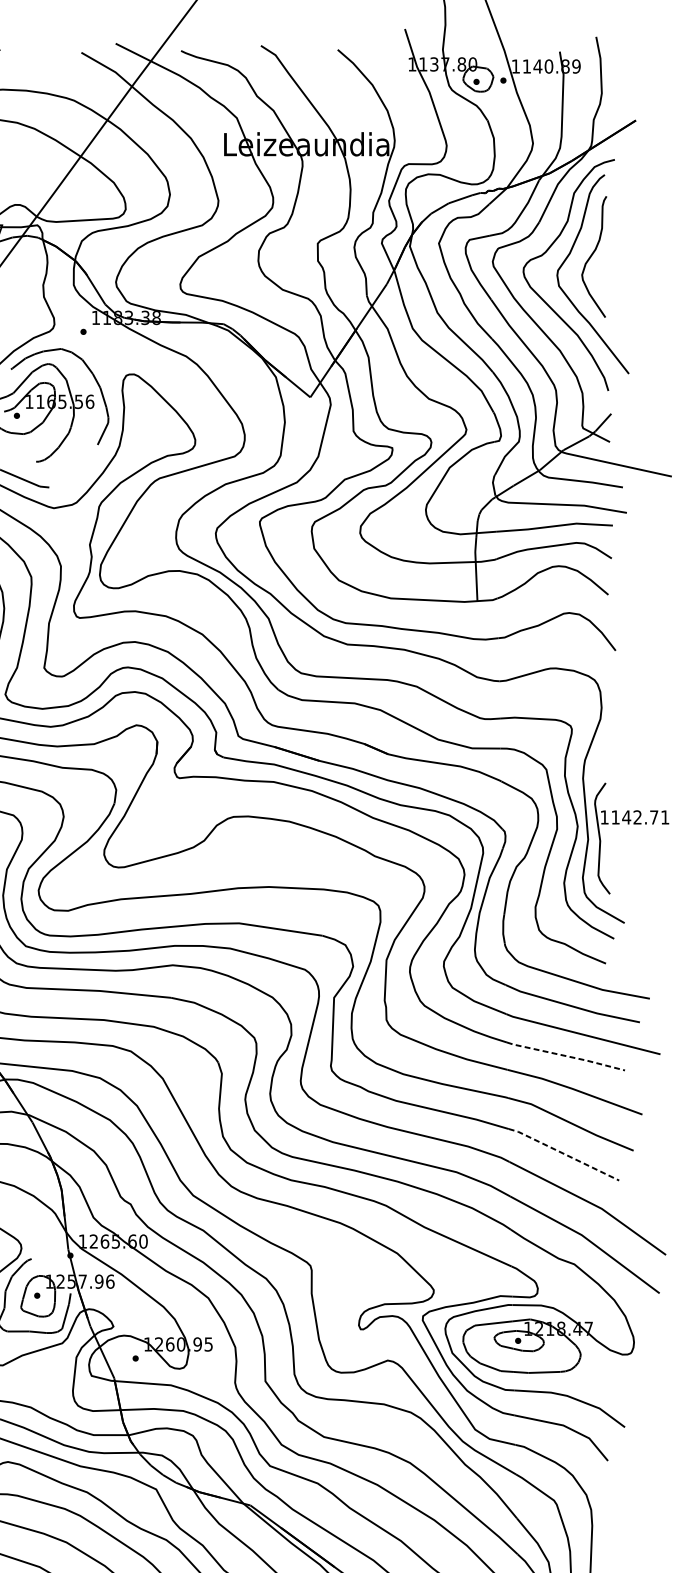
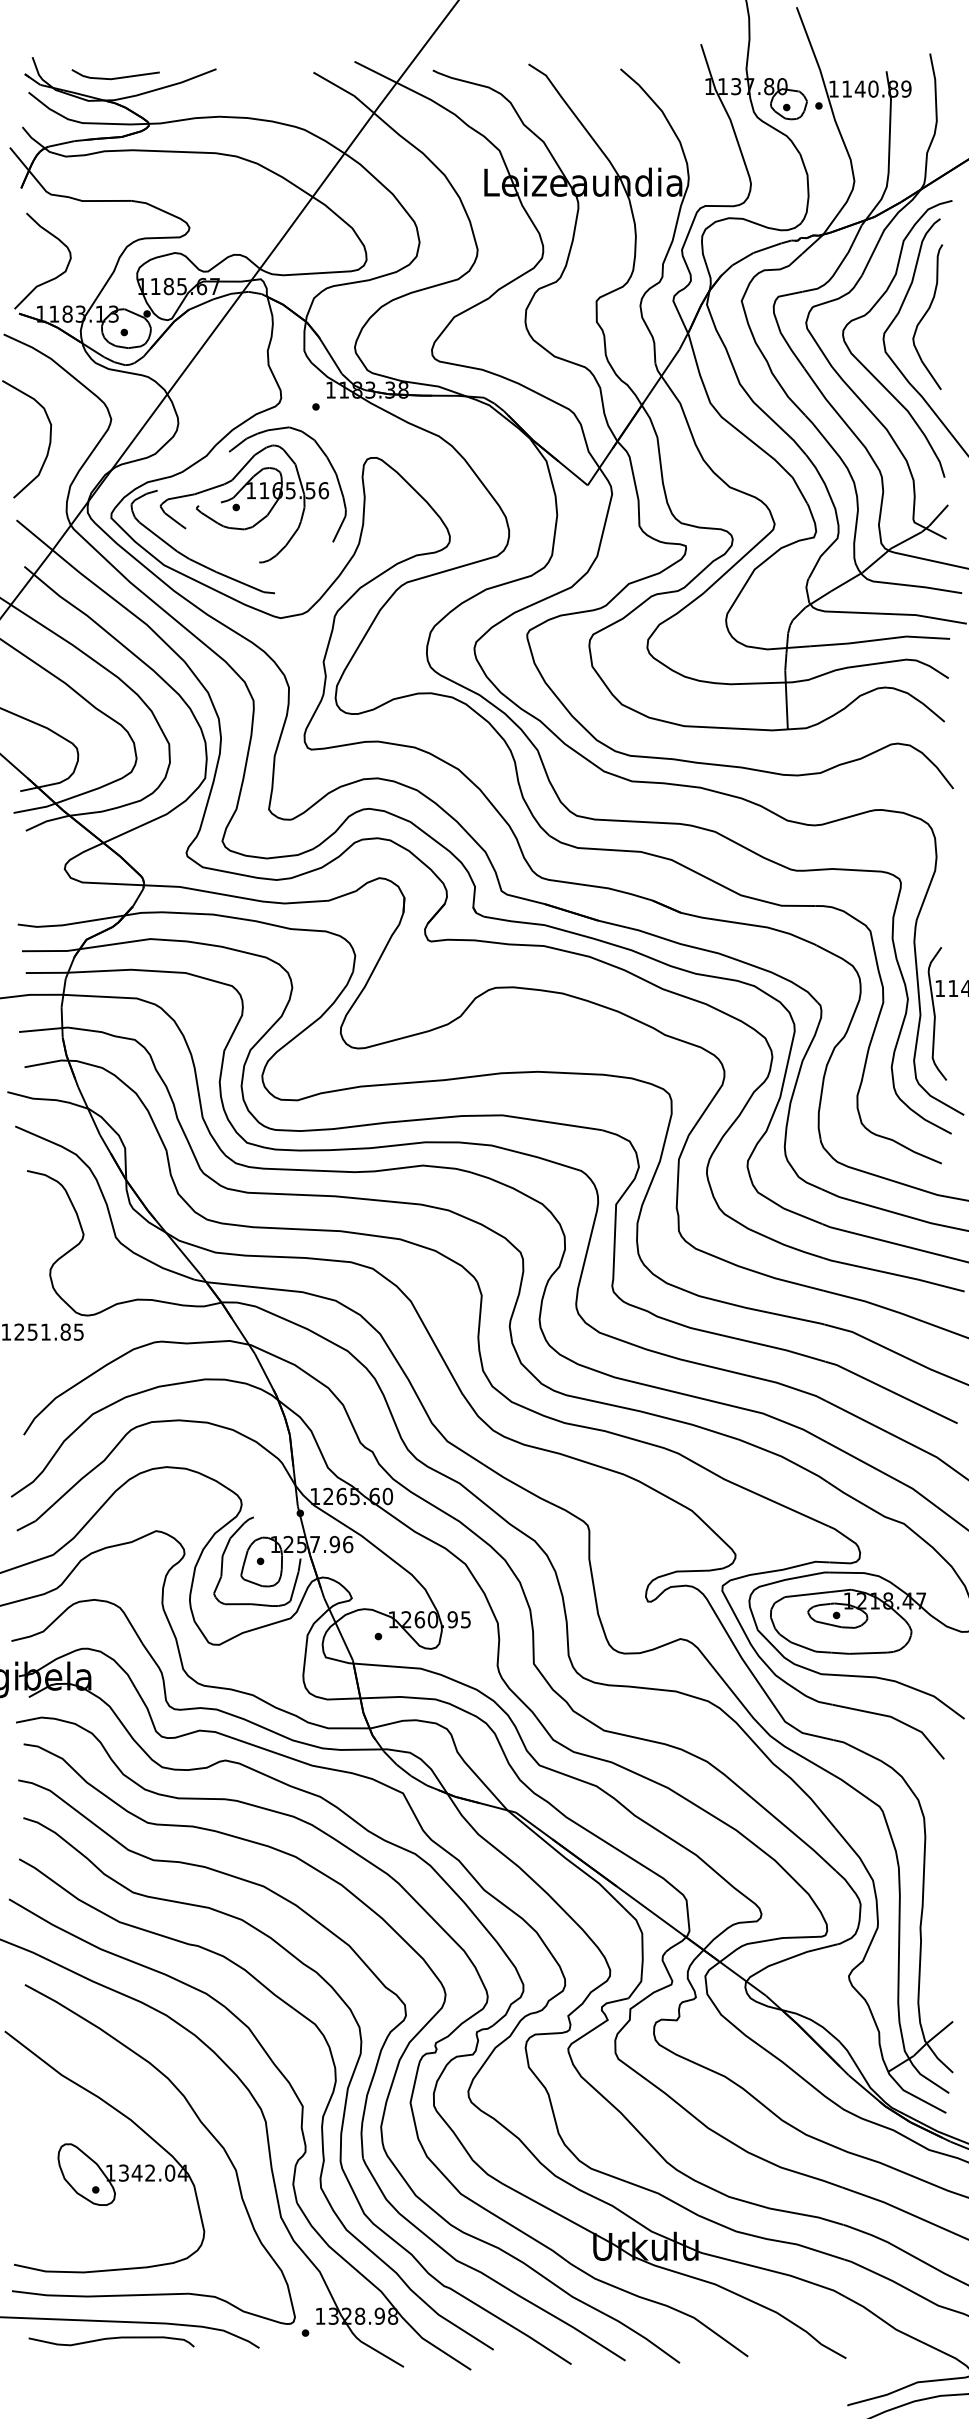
line: (566, 1056) -> (894, 1274), dashed -> solid
line: (564, 1153) -> (891, 1391), dashed -> solid

